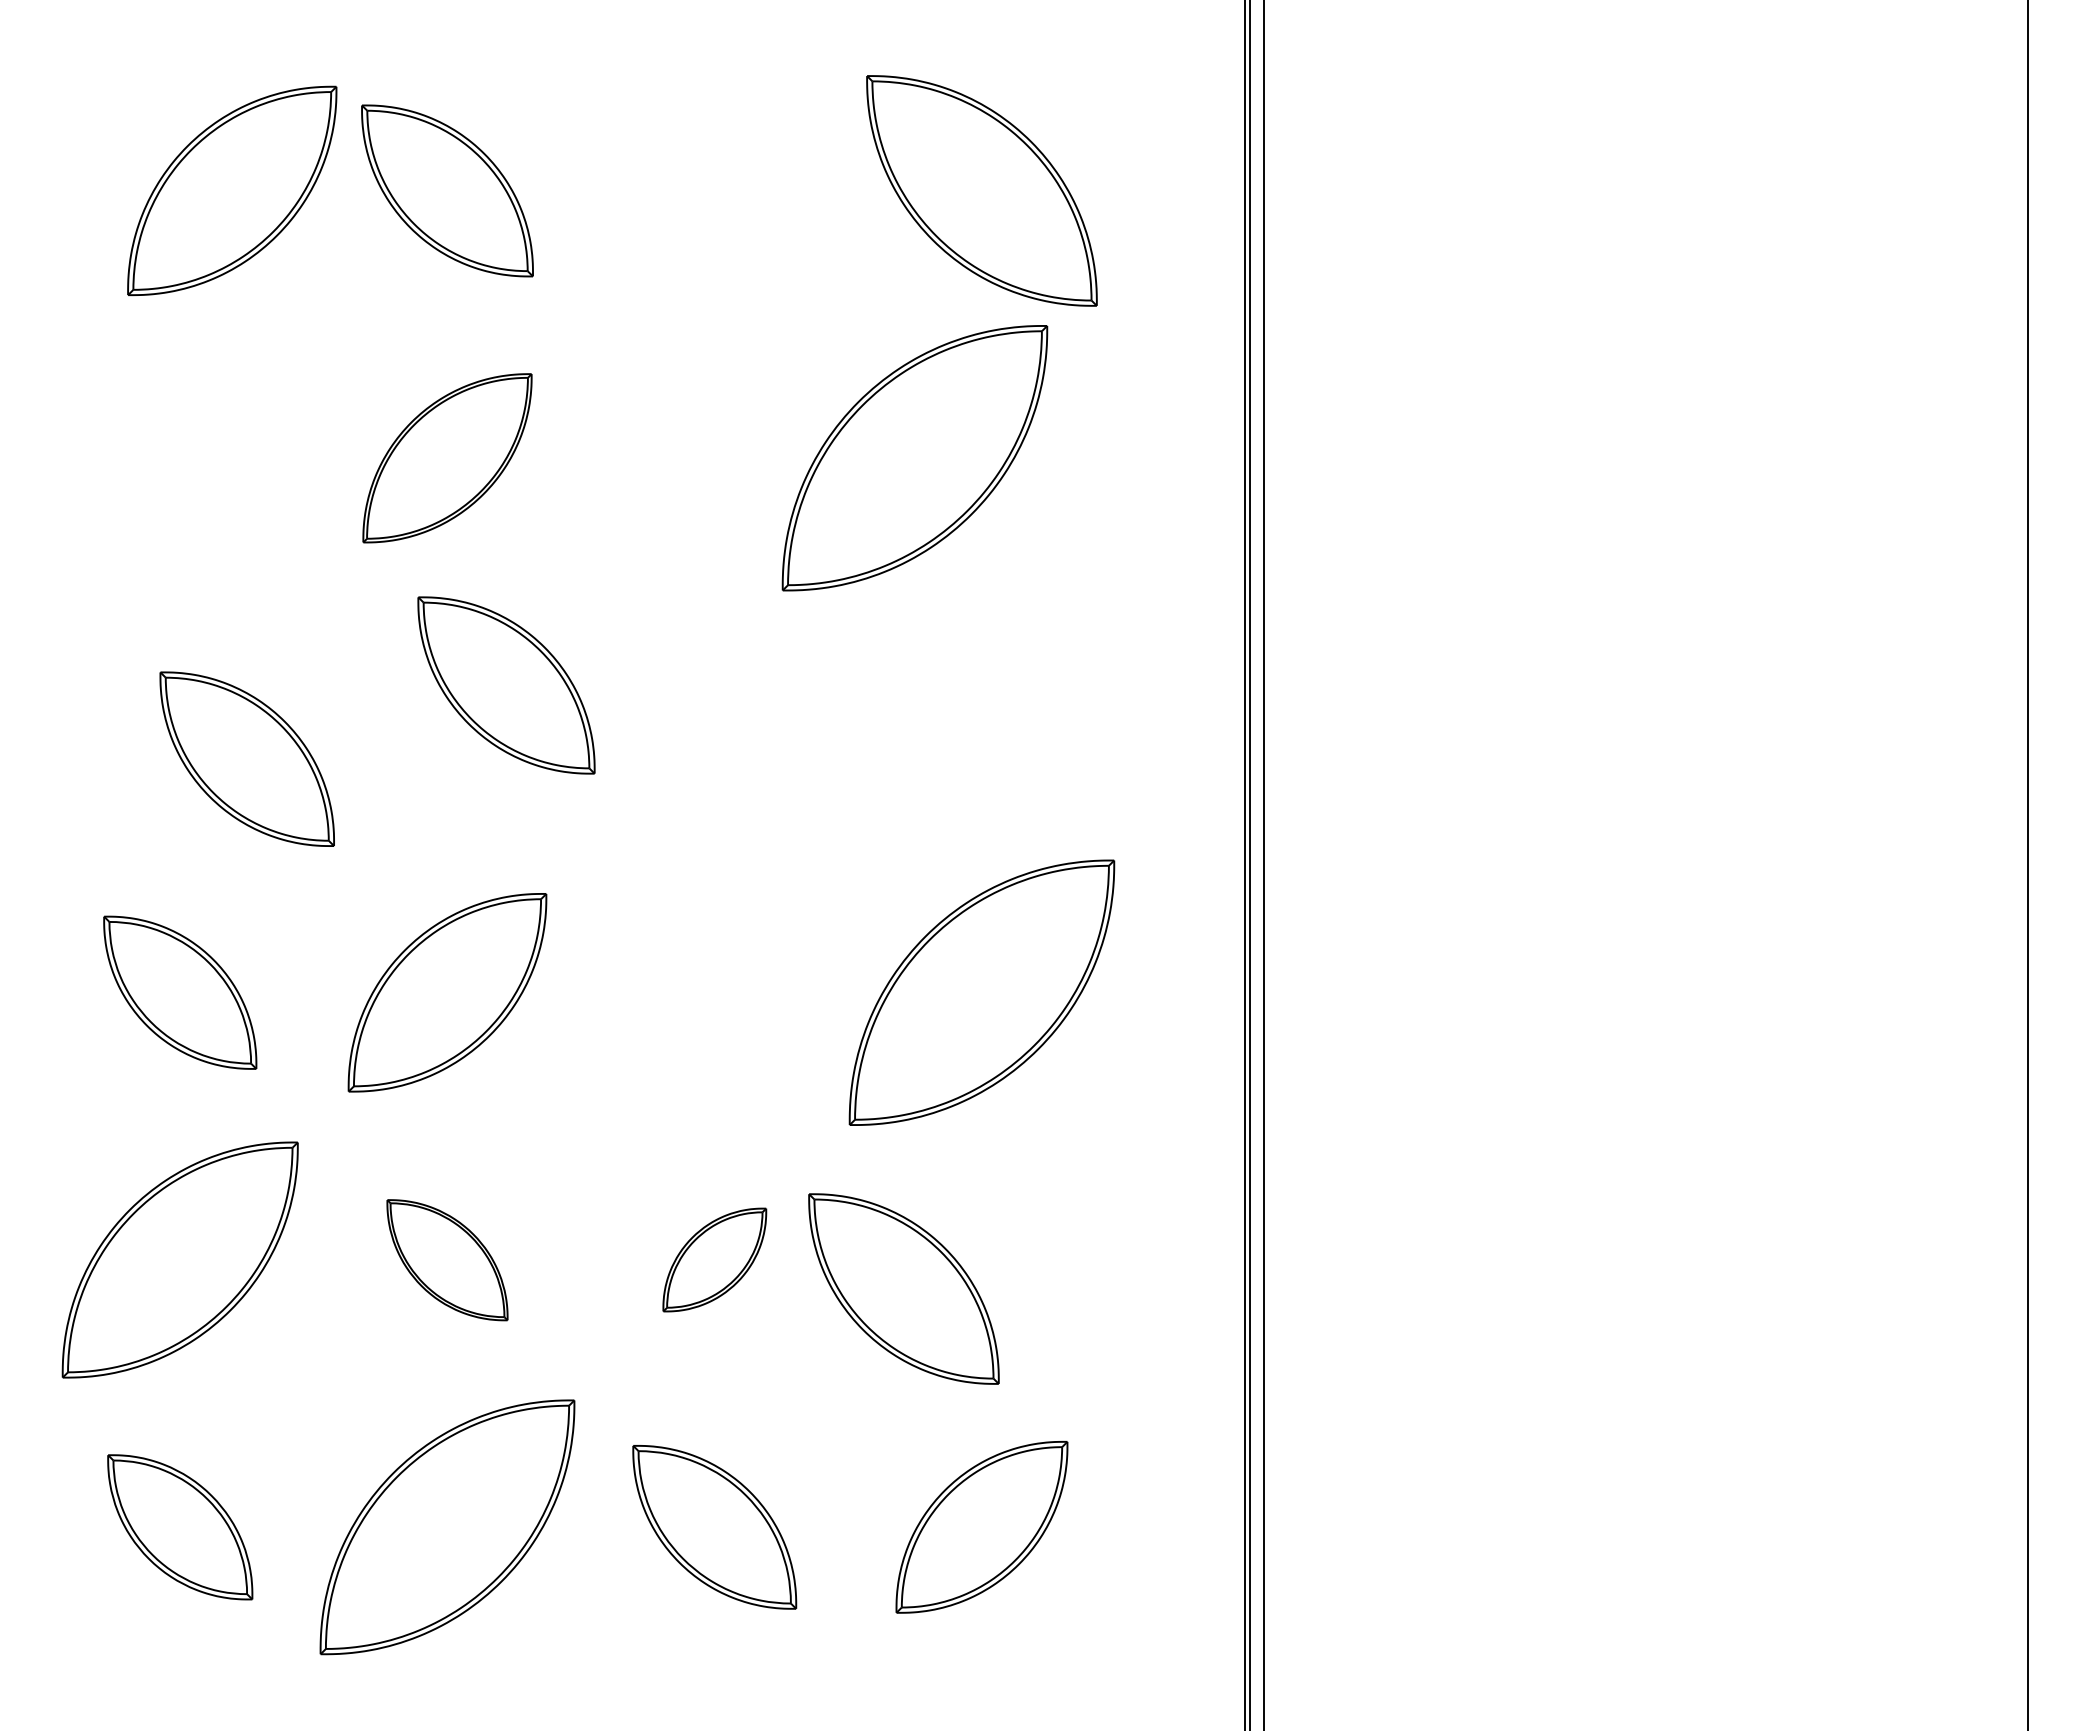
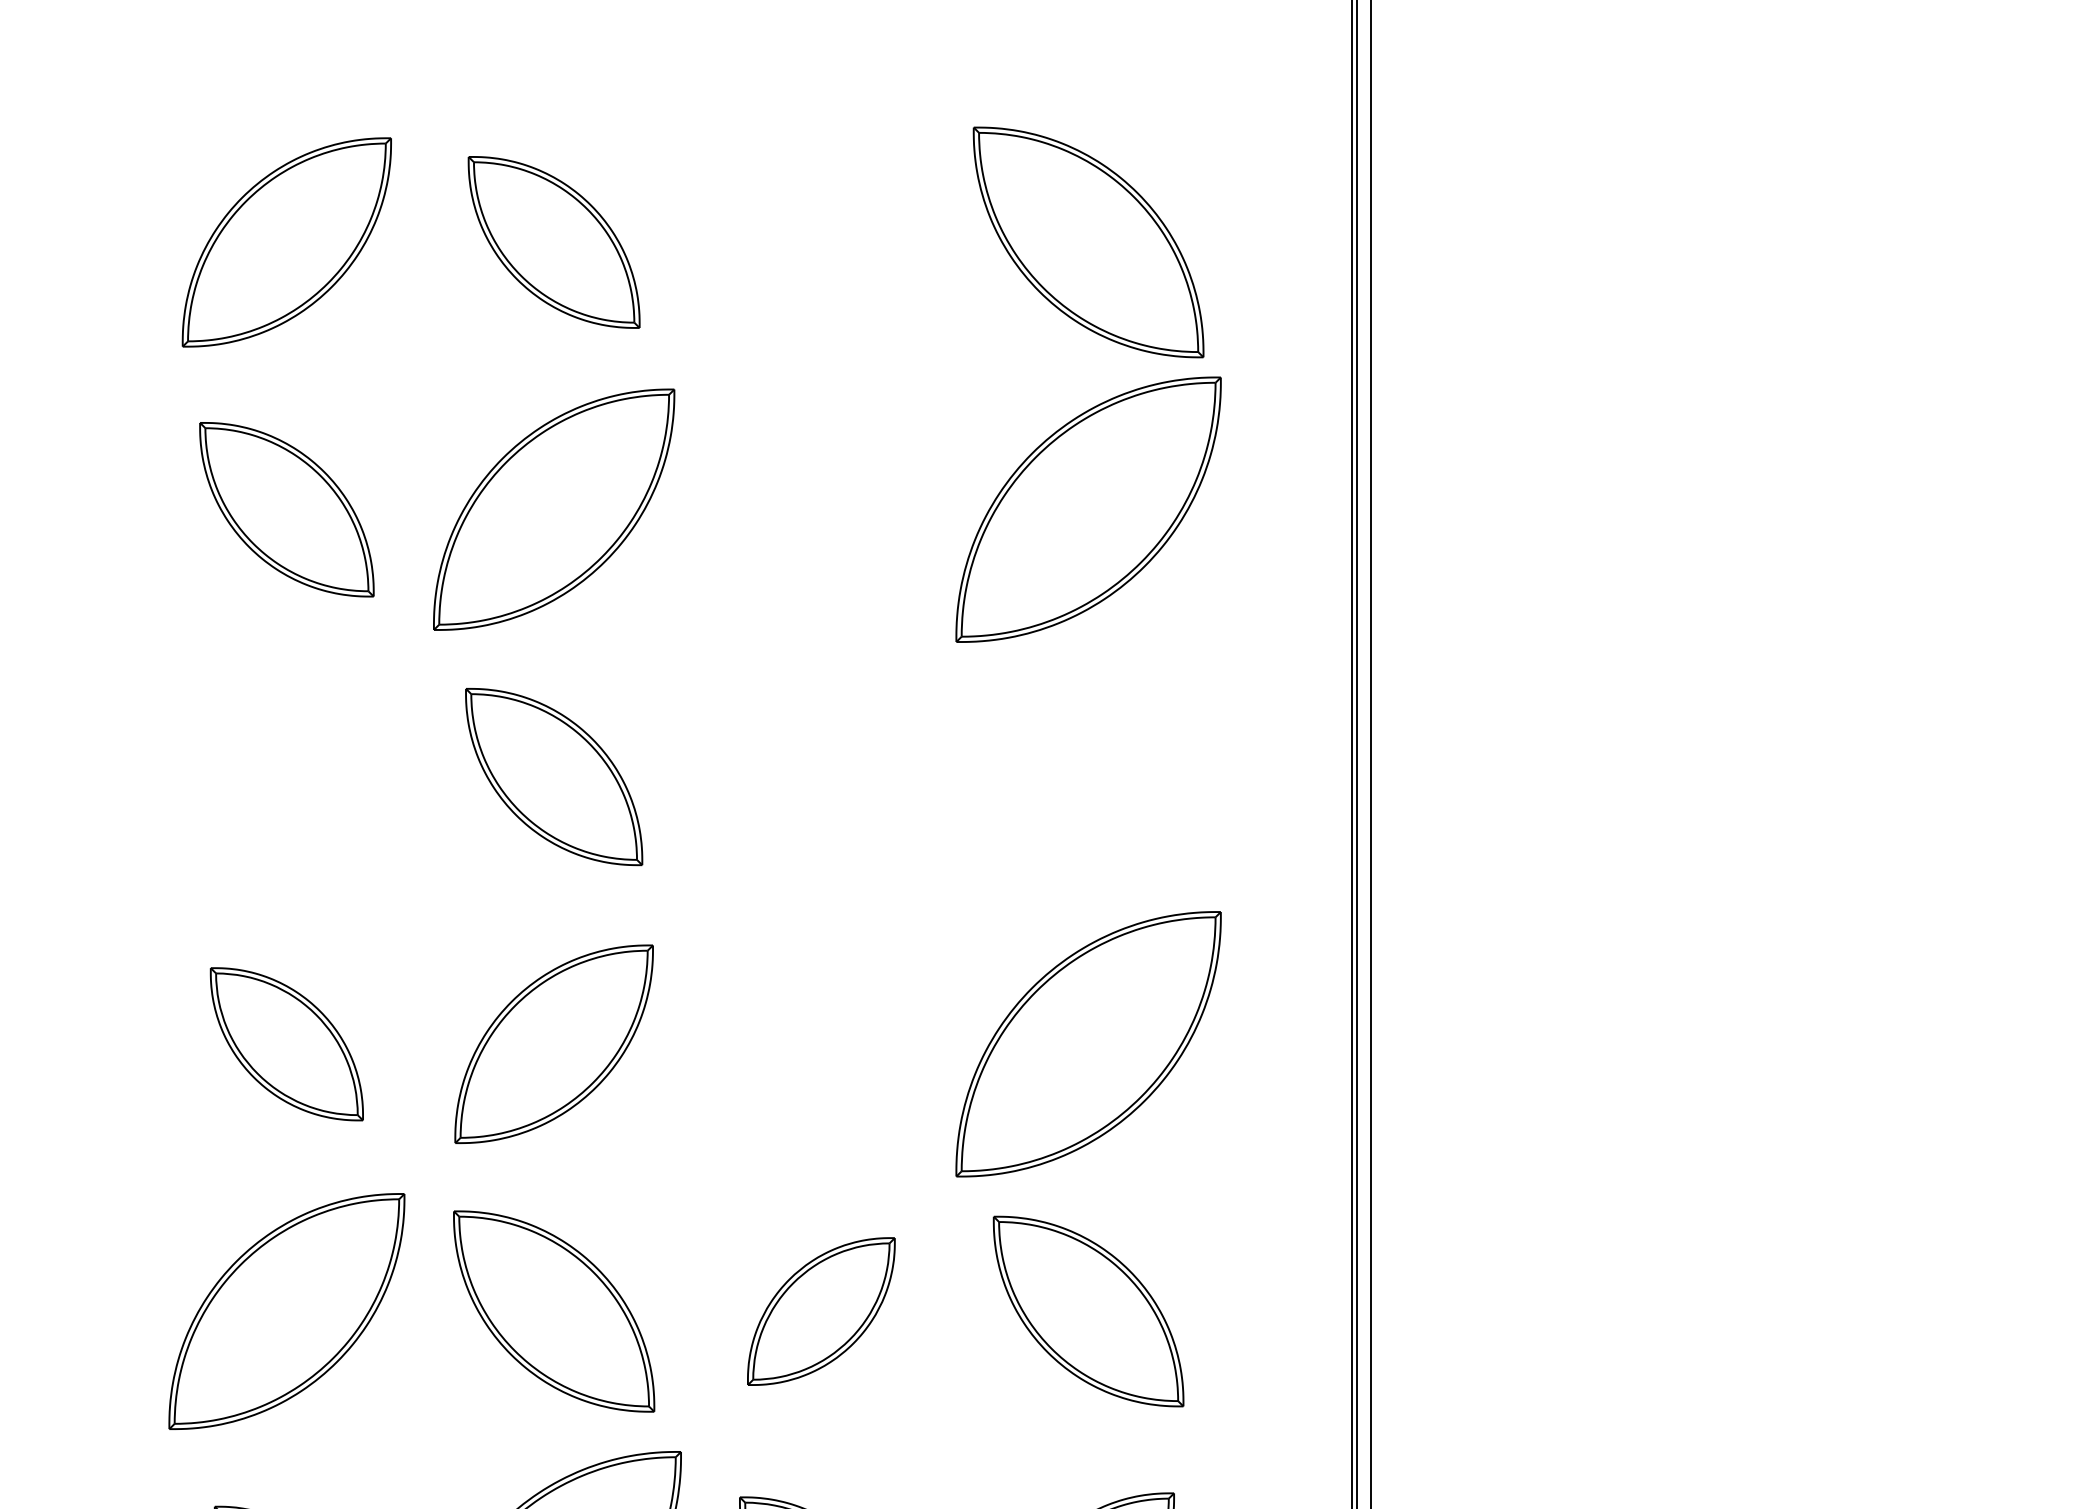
part: (232, 190) -> (287, 242), moved
part: (447, 458) -> (554, 510), size x1.43
part: (914, 458) -> (1088, 510), moved
part: (506, 685) -> (554, 777), moved
part: (246, 758) -> (286, 509), moved
part: (714, 1259) -> (821, 1311), size x1.43
part: (447, 1260) -> (554, 1312), size x1.67
part: (903, 1288) -> (1088, 1311), moved

